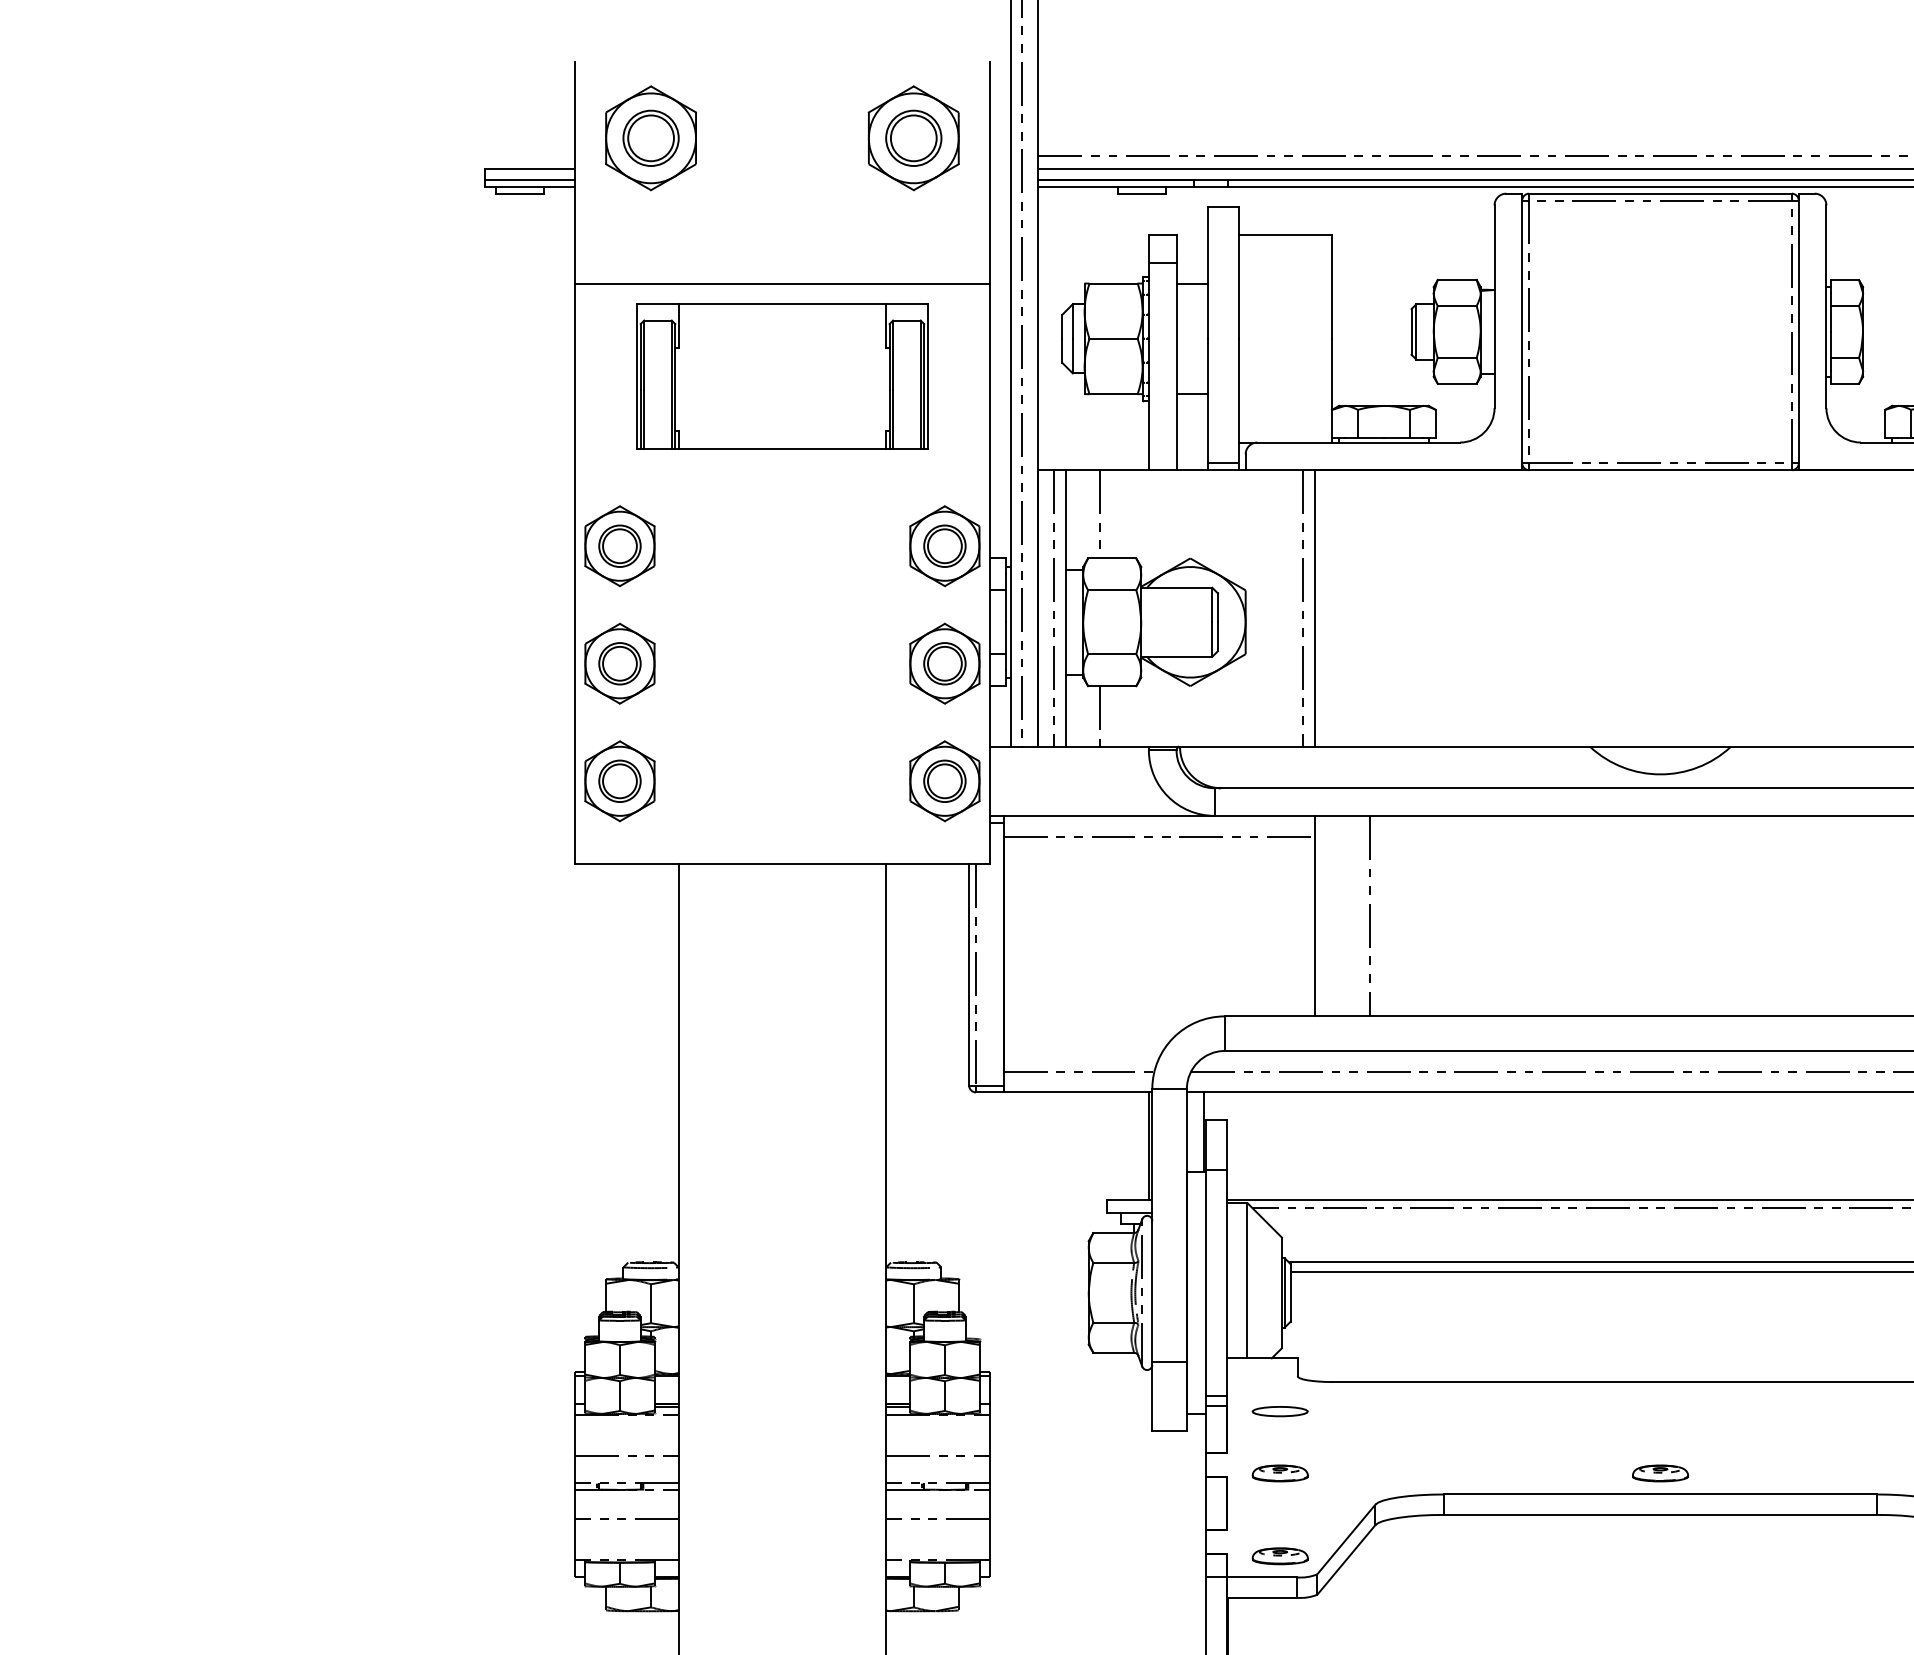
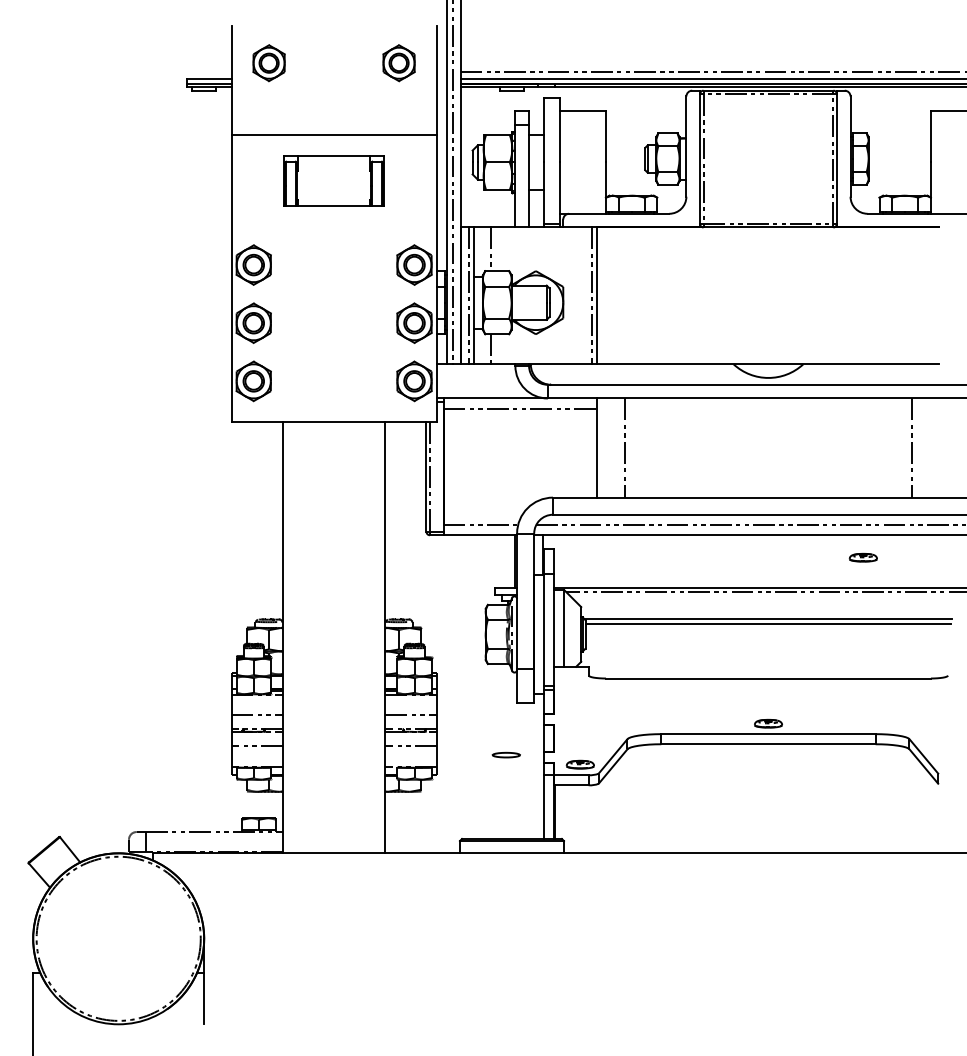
part: (649, 136) -> (268, 62), size x0.7
part: (912, 136) -> (398, 62), size x0.7
part: (781, 375) -> (333, 180), size x0.7
part: (1278, 1410) -> (505, 754), moved
part: (1278, 1472) -> (862, 557), moved

